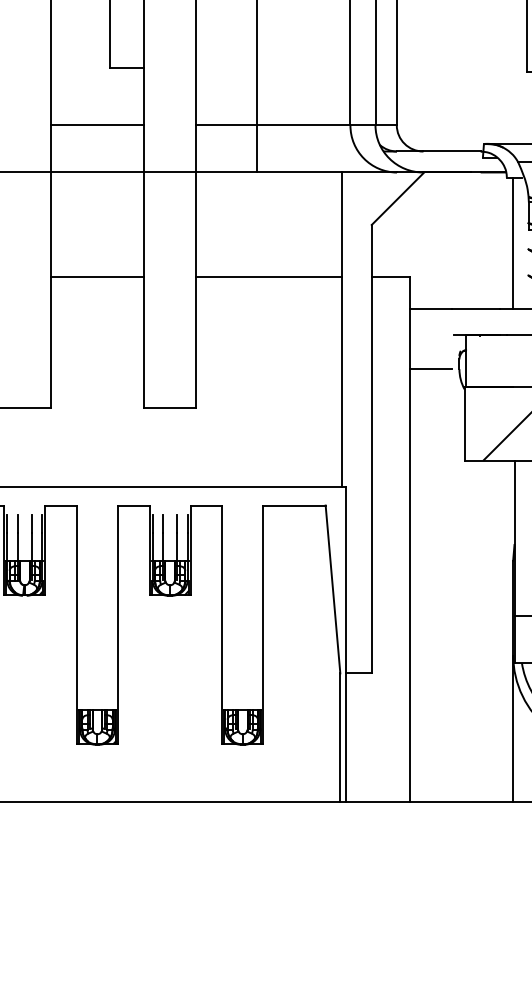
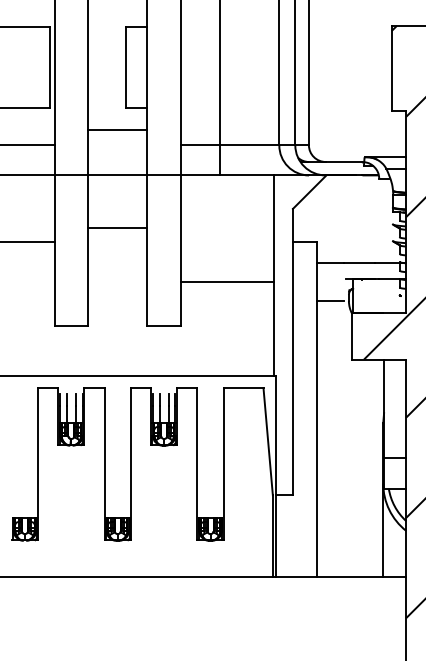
line: (97, 125) -> (117, 130), moved
line: (513, 243) -> (383, 220), removed
line: (97, 277) -> (117, 228), moved
line: (269, 277) -> (227, 282), moved

